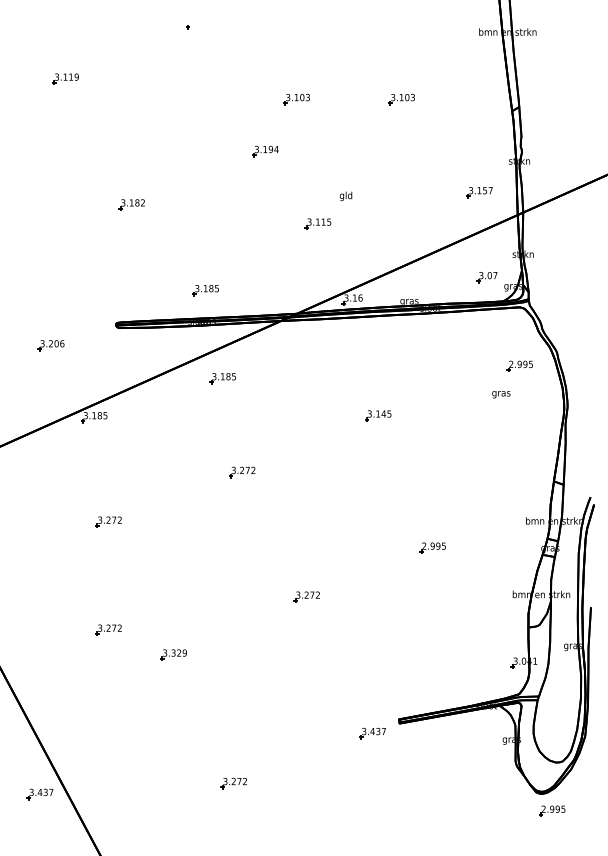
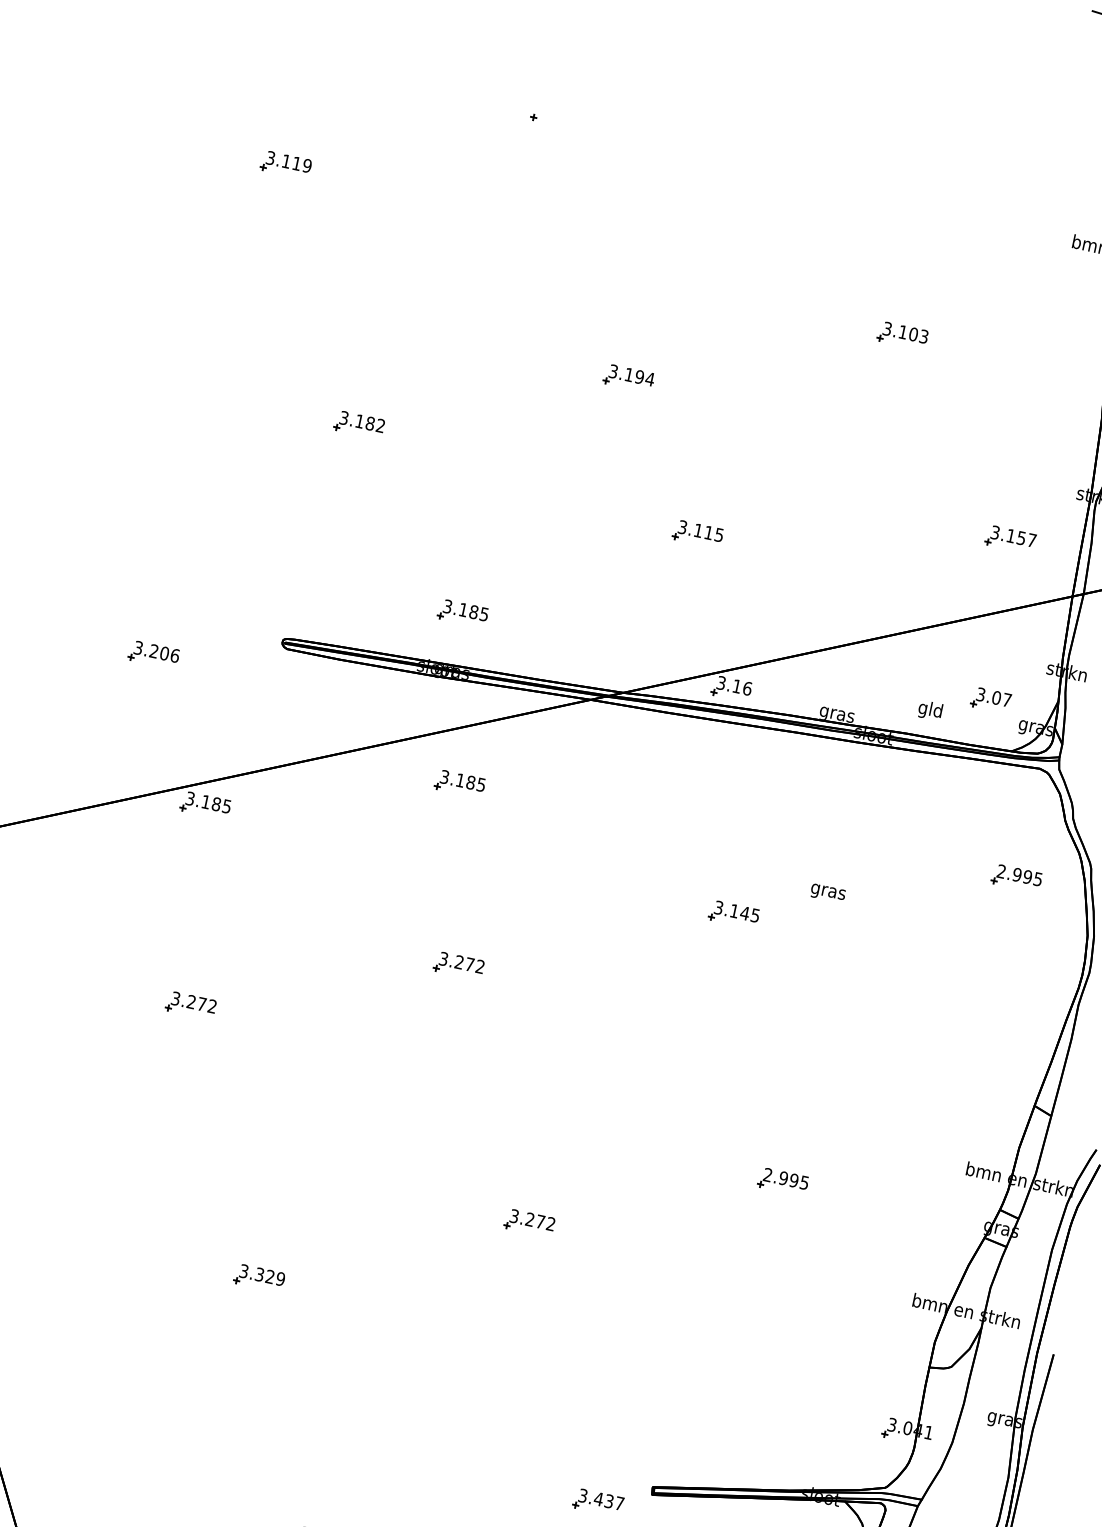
part: (296, 99) -> (706, 294), removed
text: (345, 196) -> (929, 710), moved
text: (501, 394) -> (828, 893), moved
part: (108, 629) -> (148, 1205), removed

